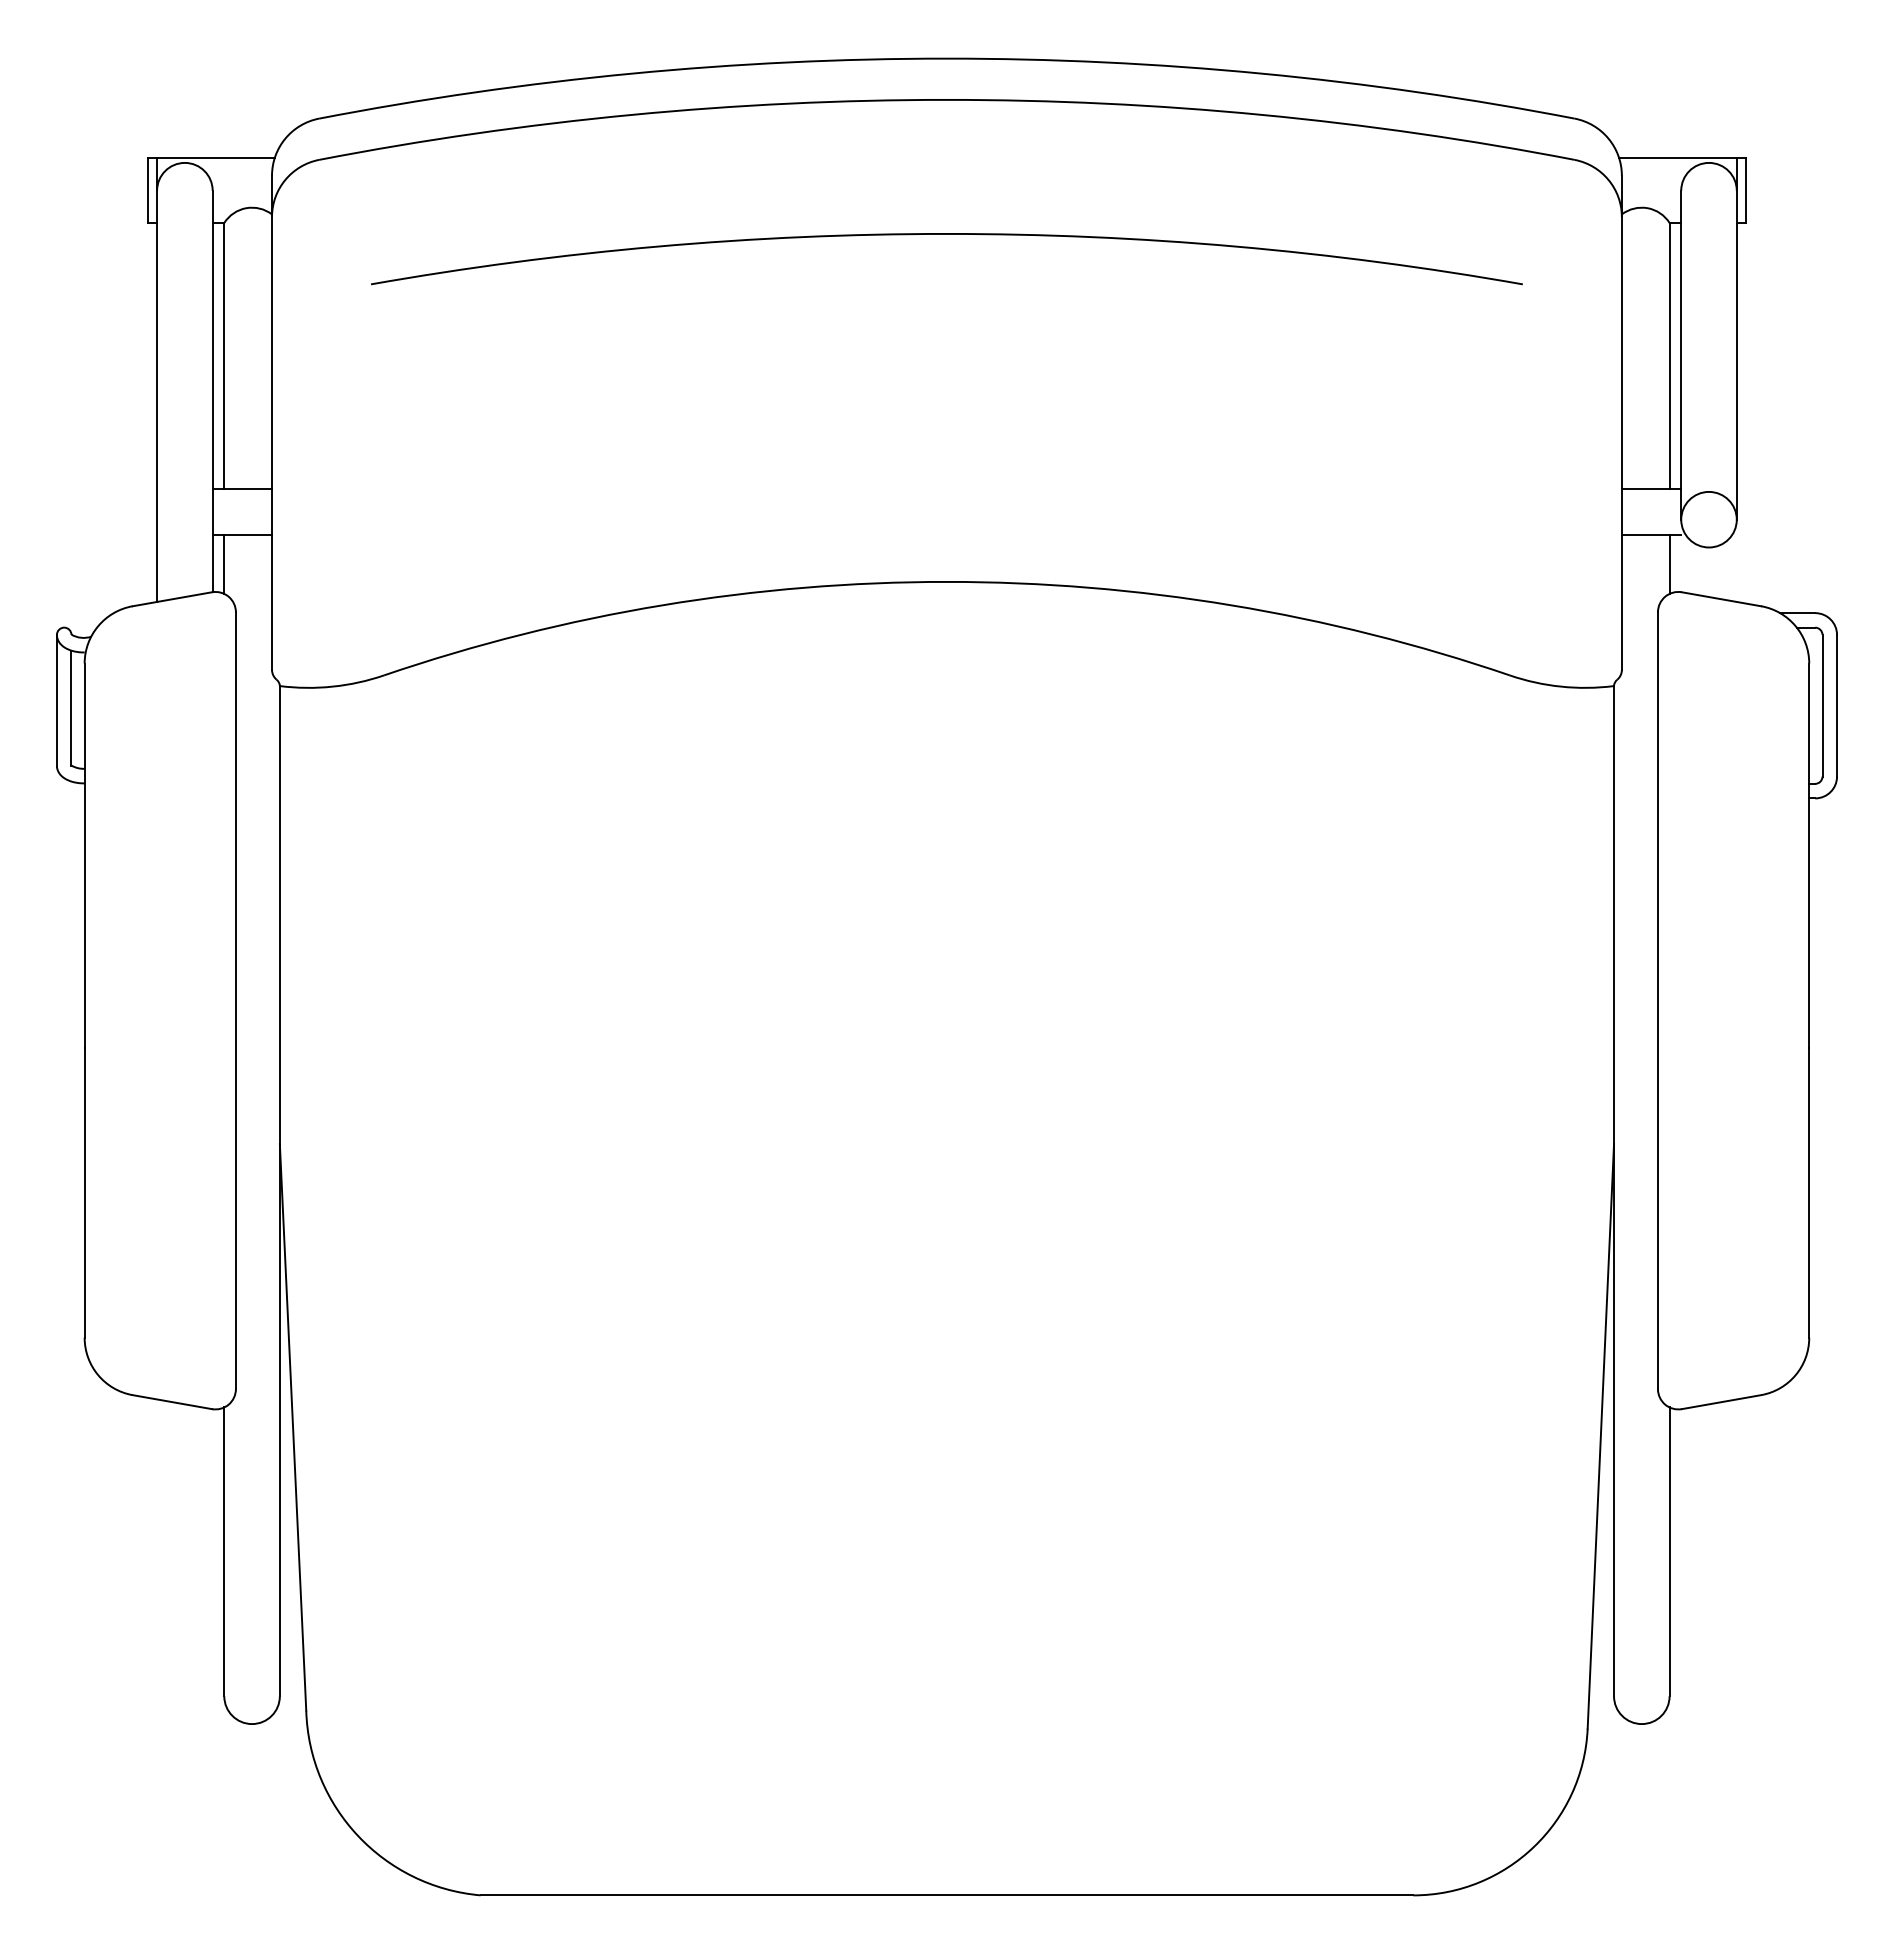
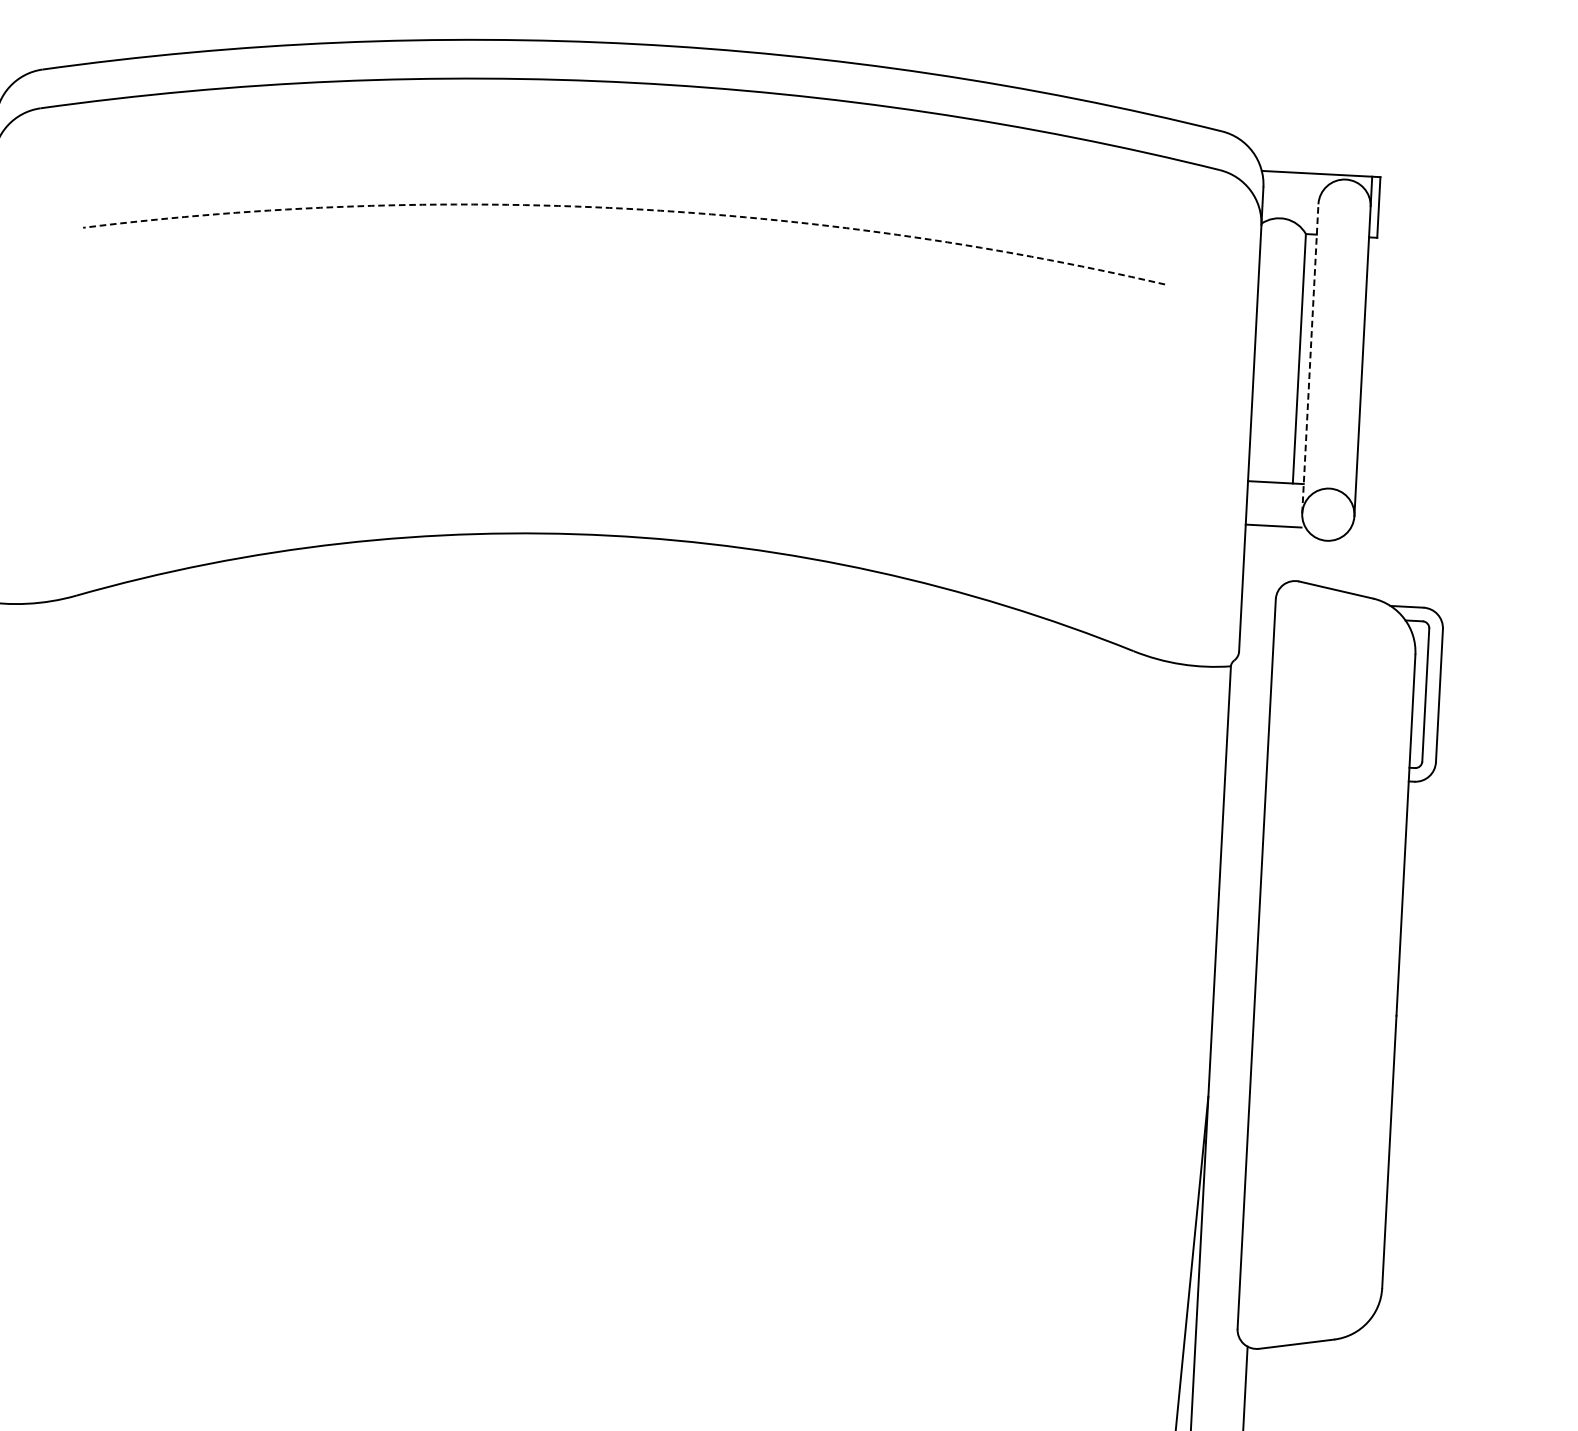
arc: (946, 233) -> (626, 208), solid -> dashed
line: (1681, 355) -> (1310, 359), solid -> dashed
line: (1669, 563) -> (1289, 553), removed

